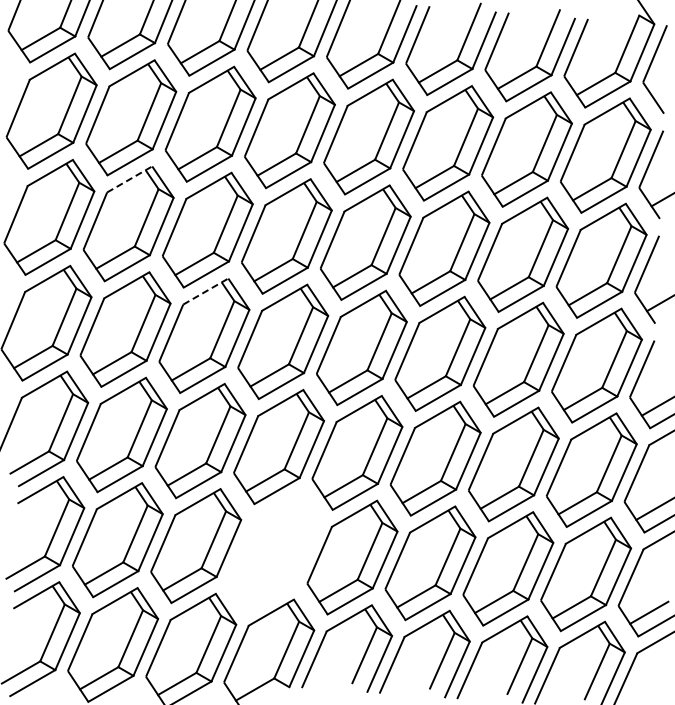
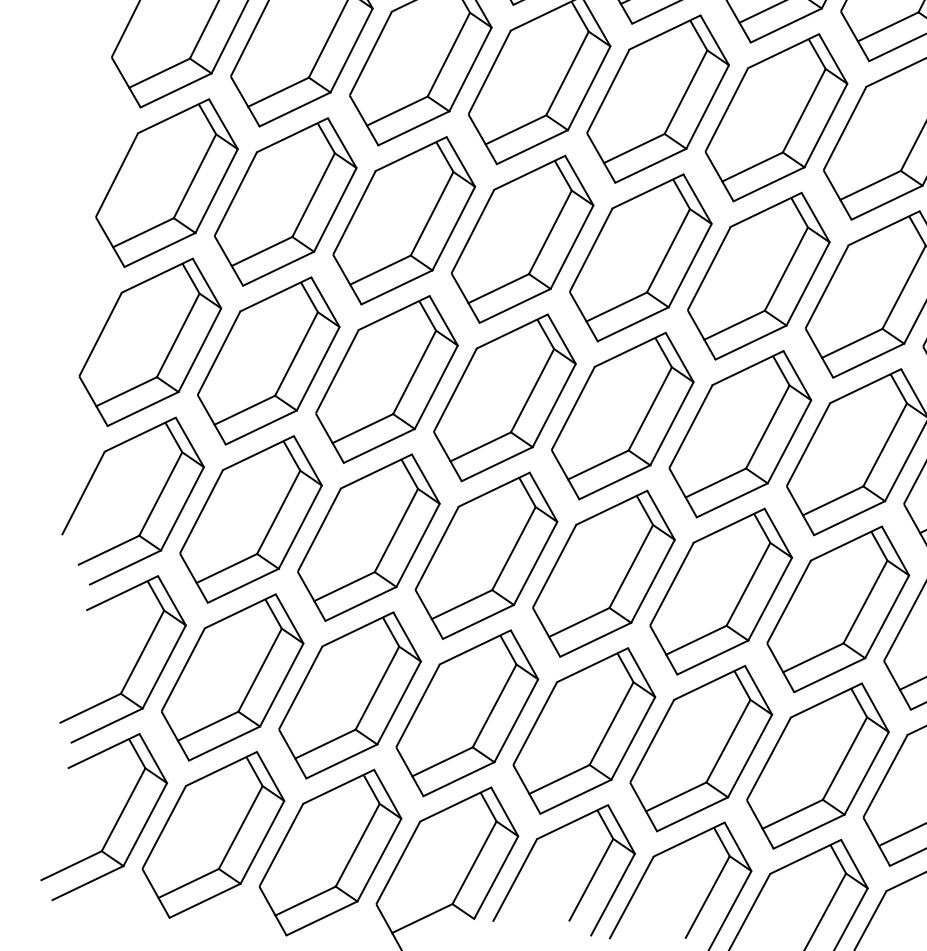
line: (130, 179) -> (293, 135), dashed -> solid
line: (206, 291) -> (395, 313), dashed -> solid
part: (274, 551) -> (467, 712), added

